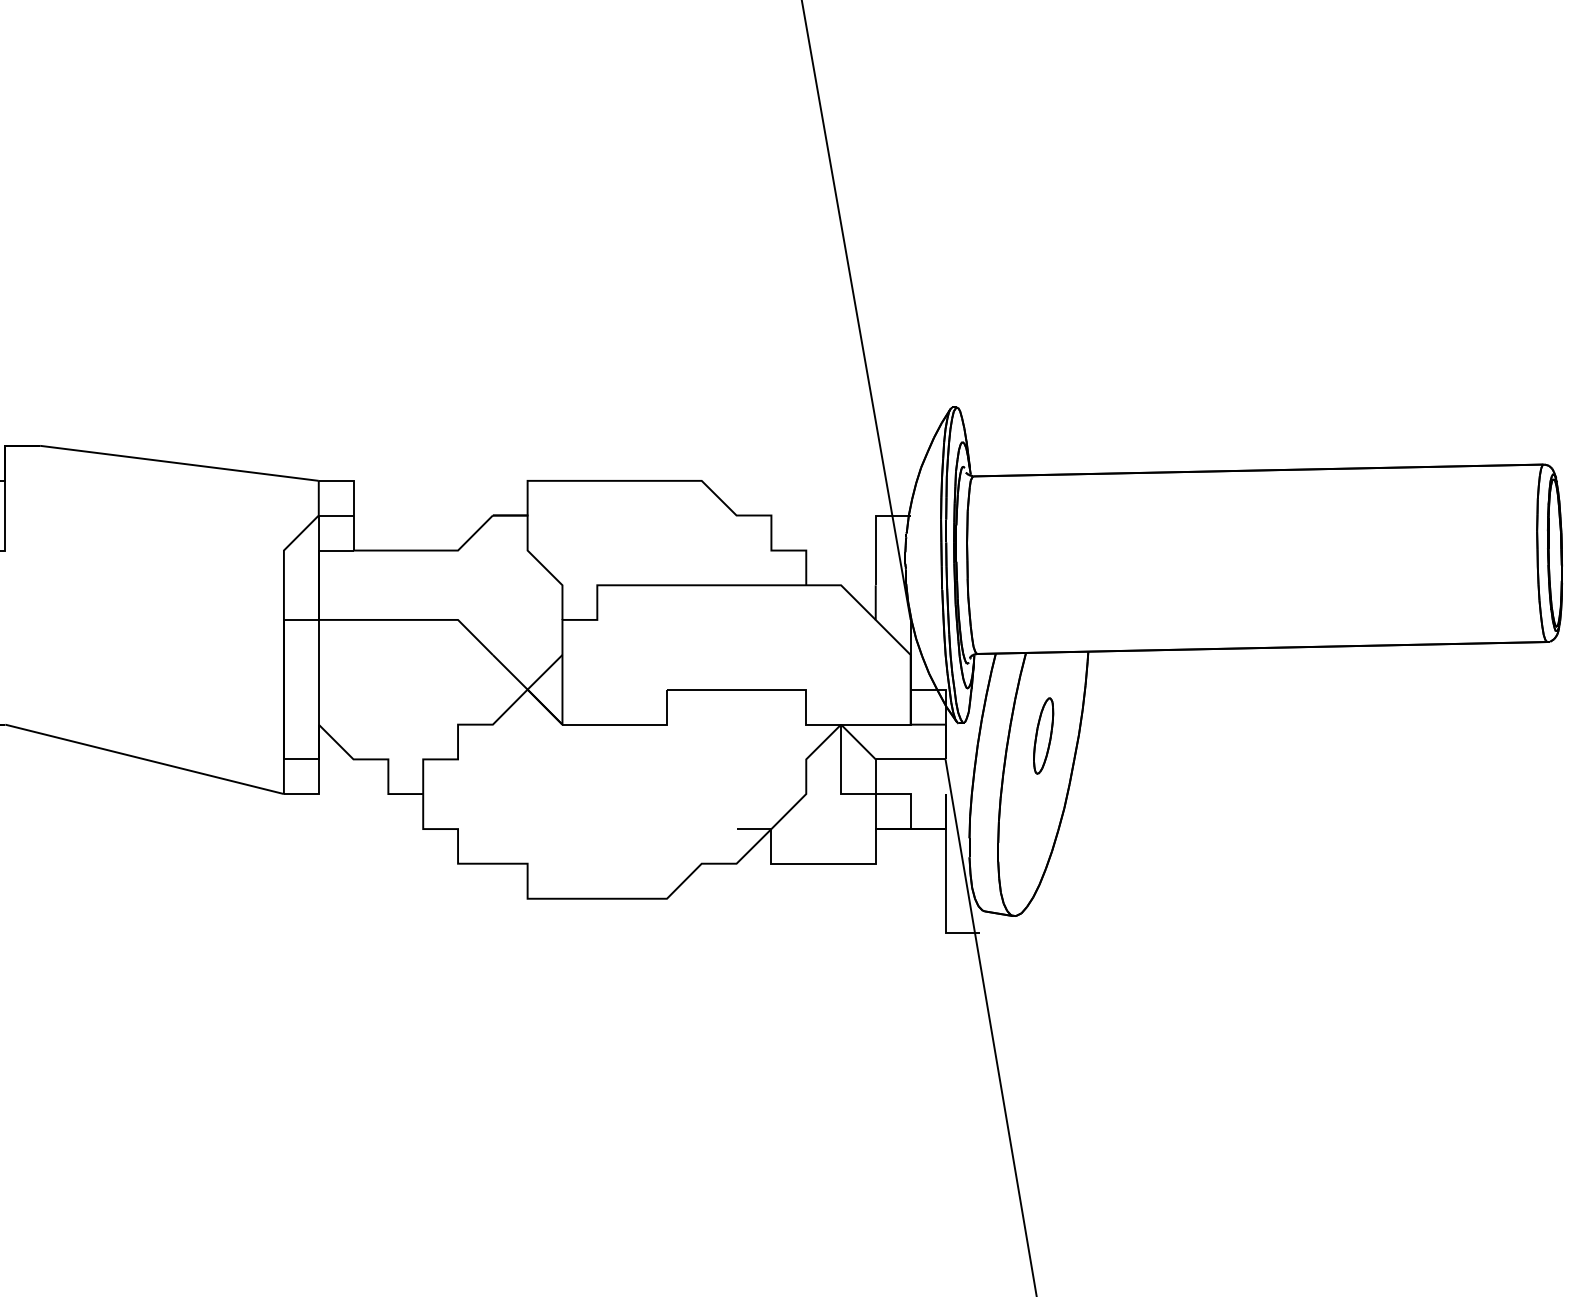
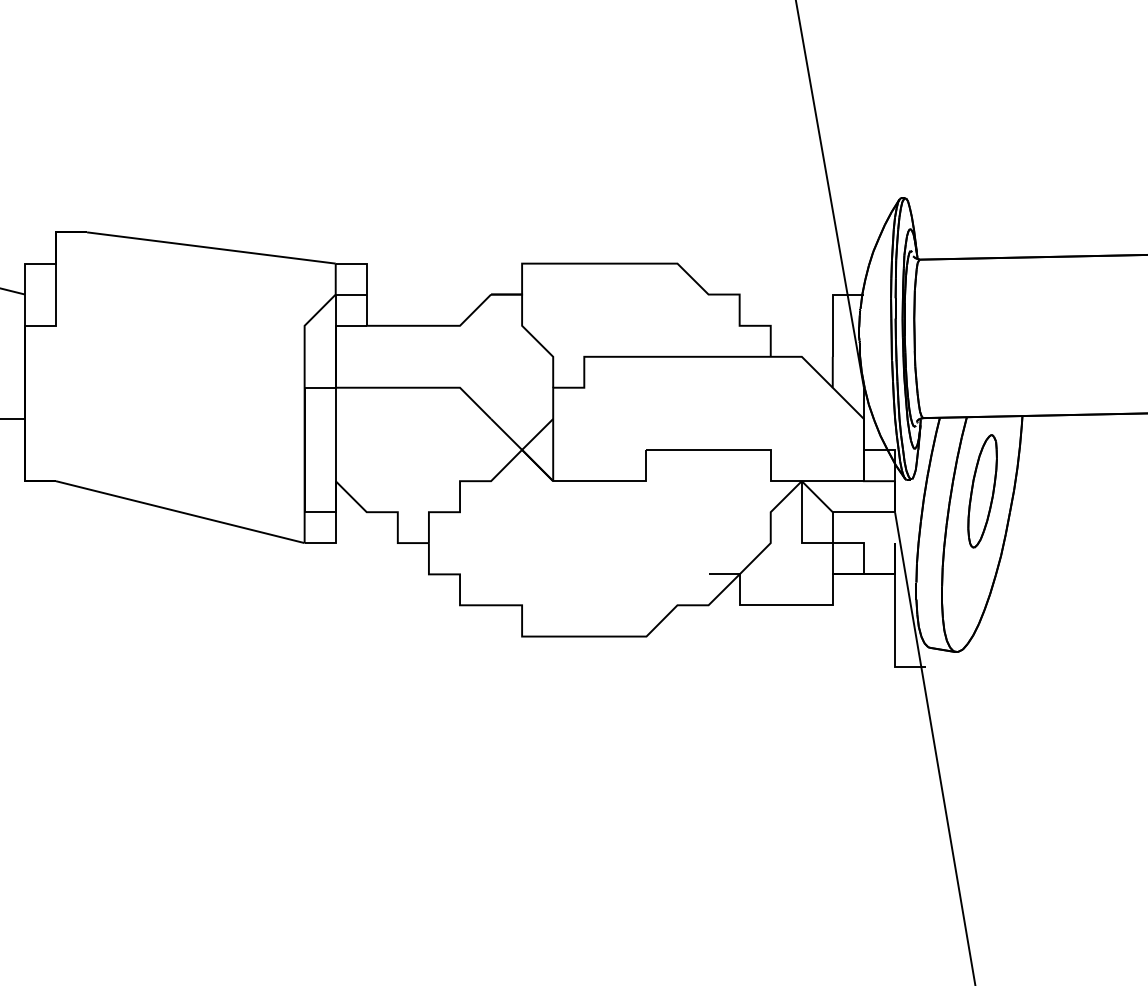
part: (1043, 735) -> (982, 490), size x1.67

